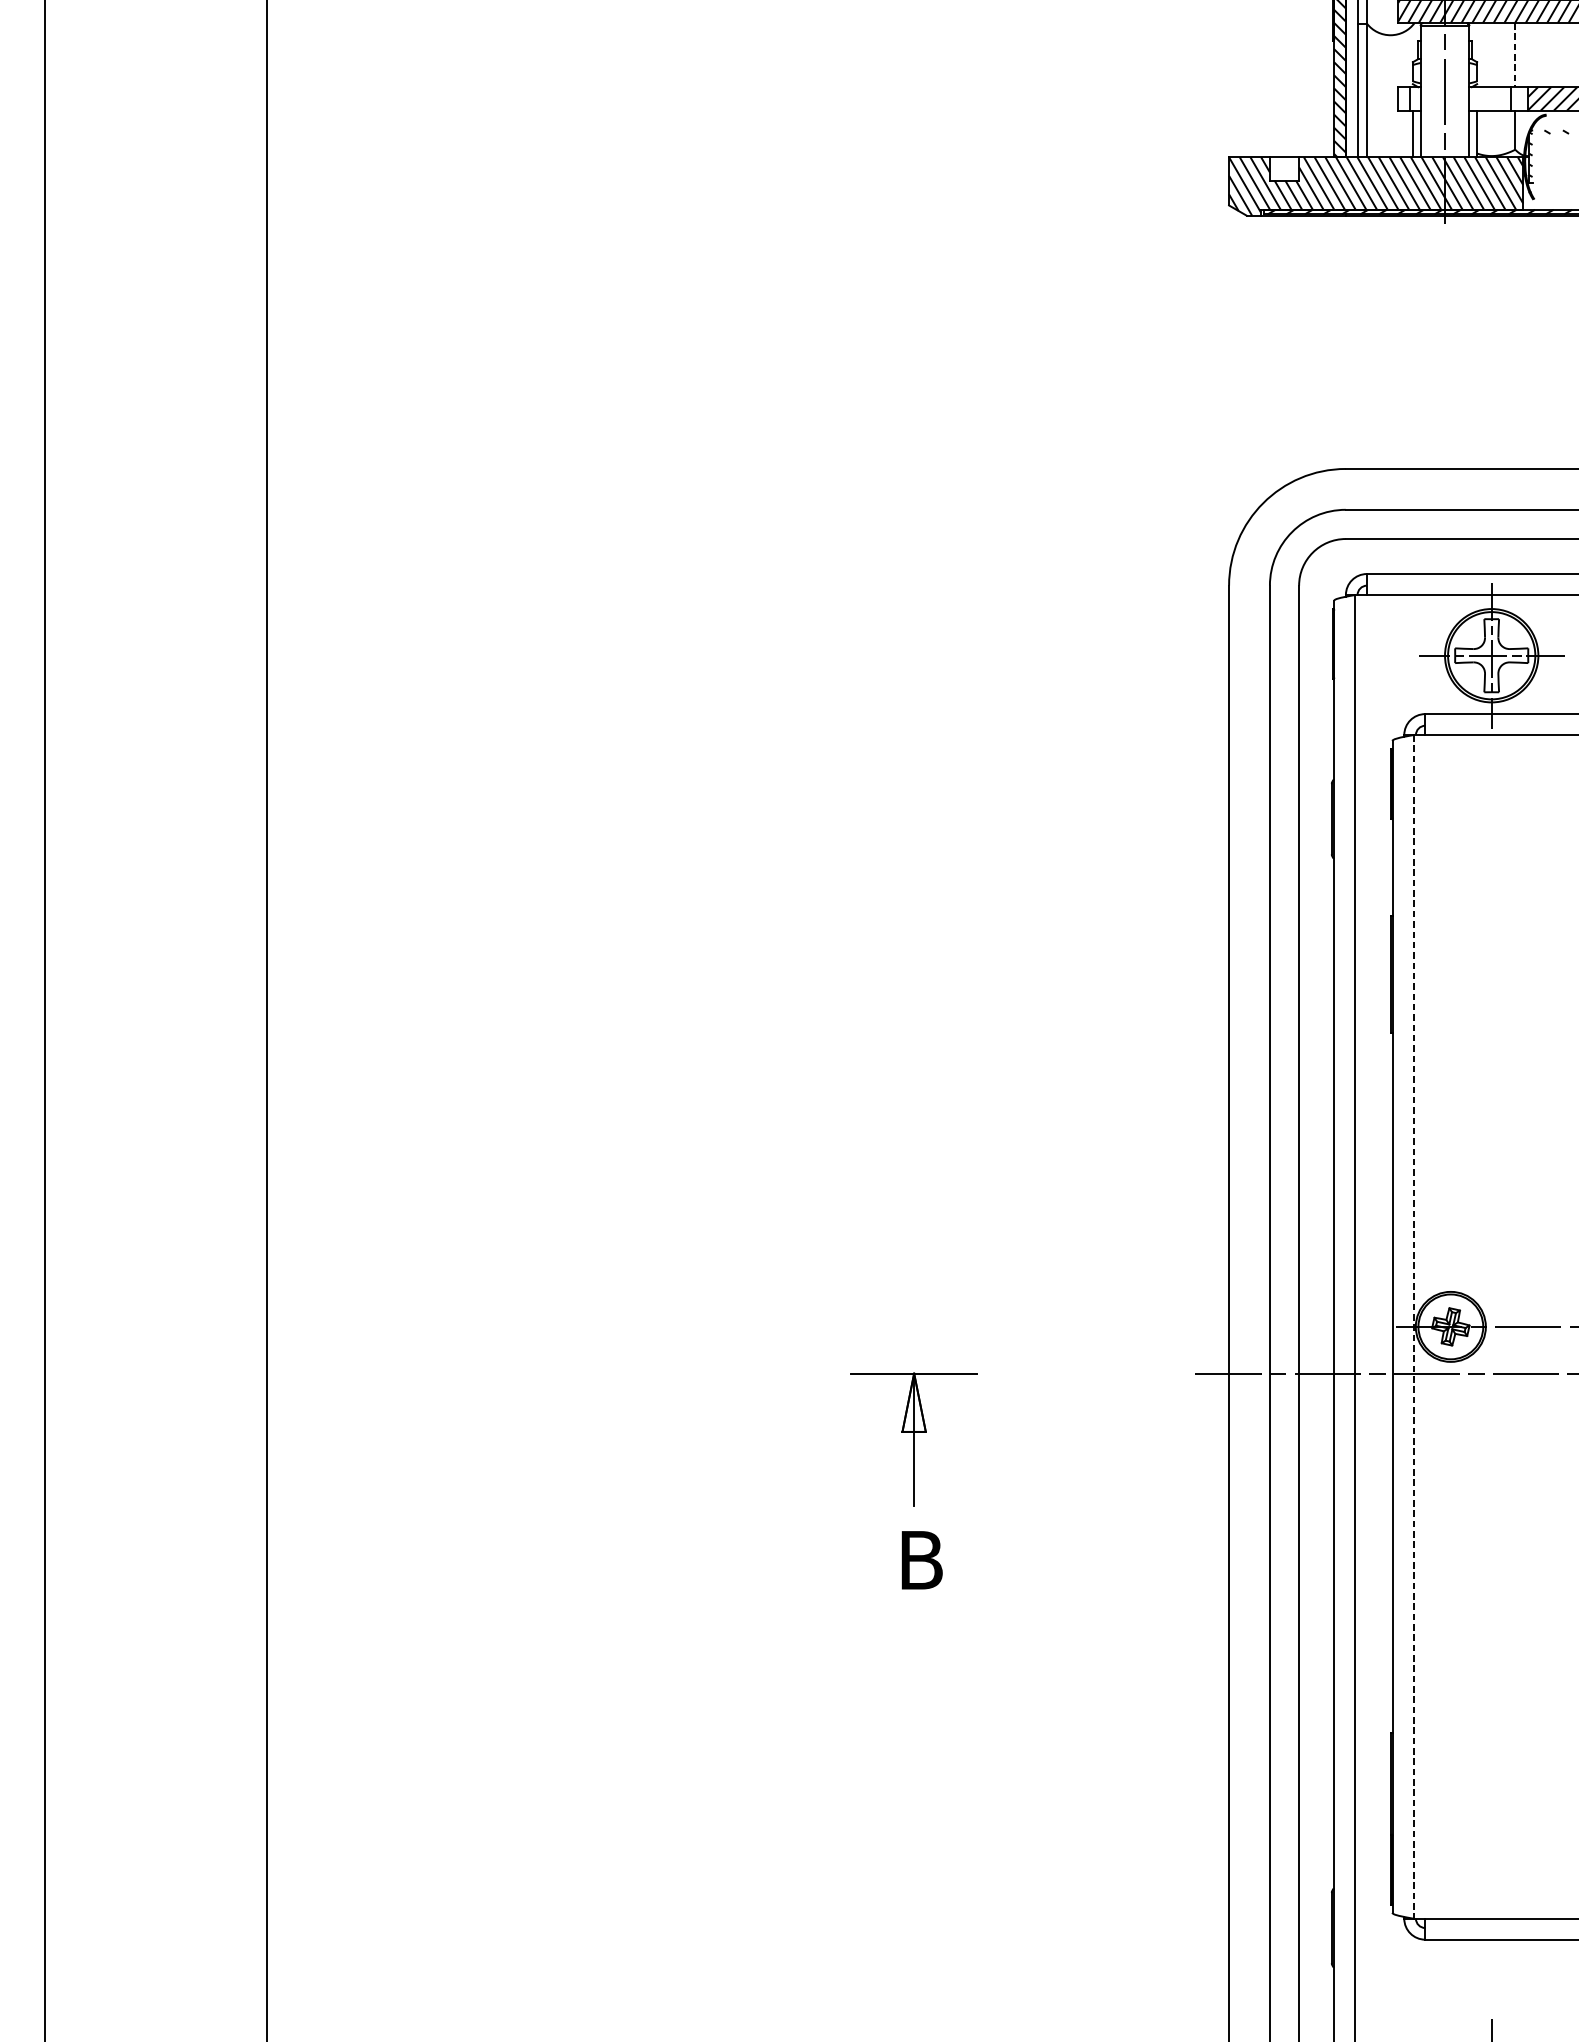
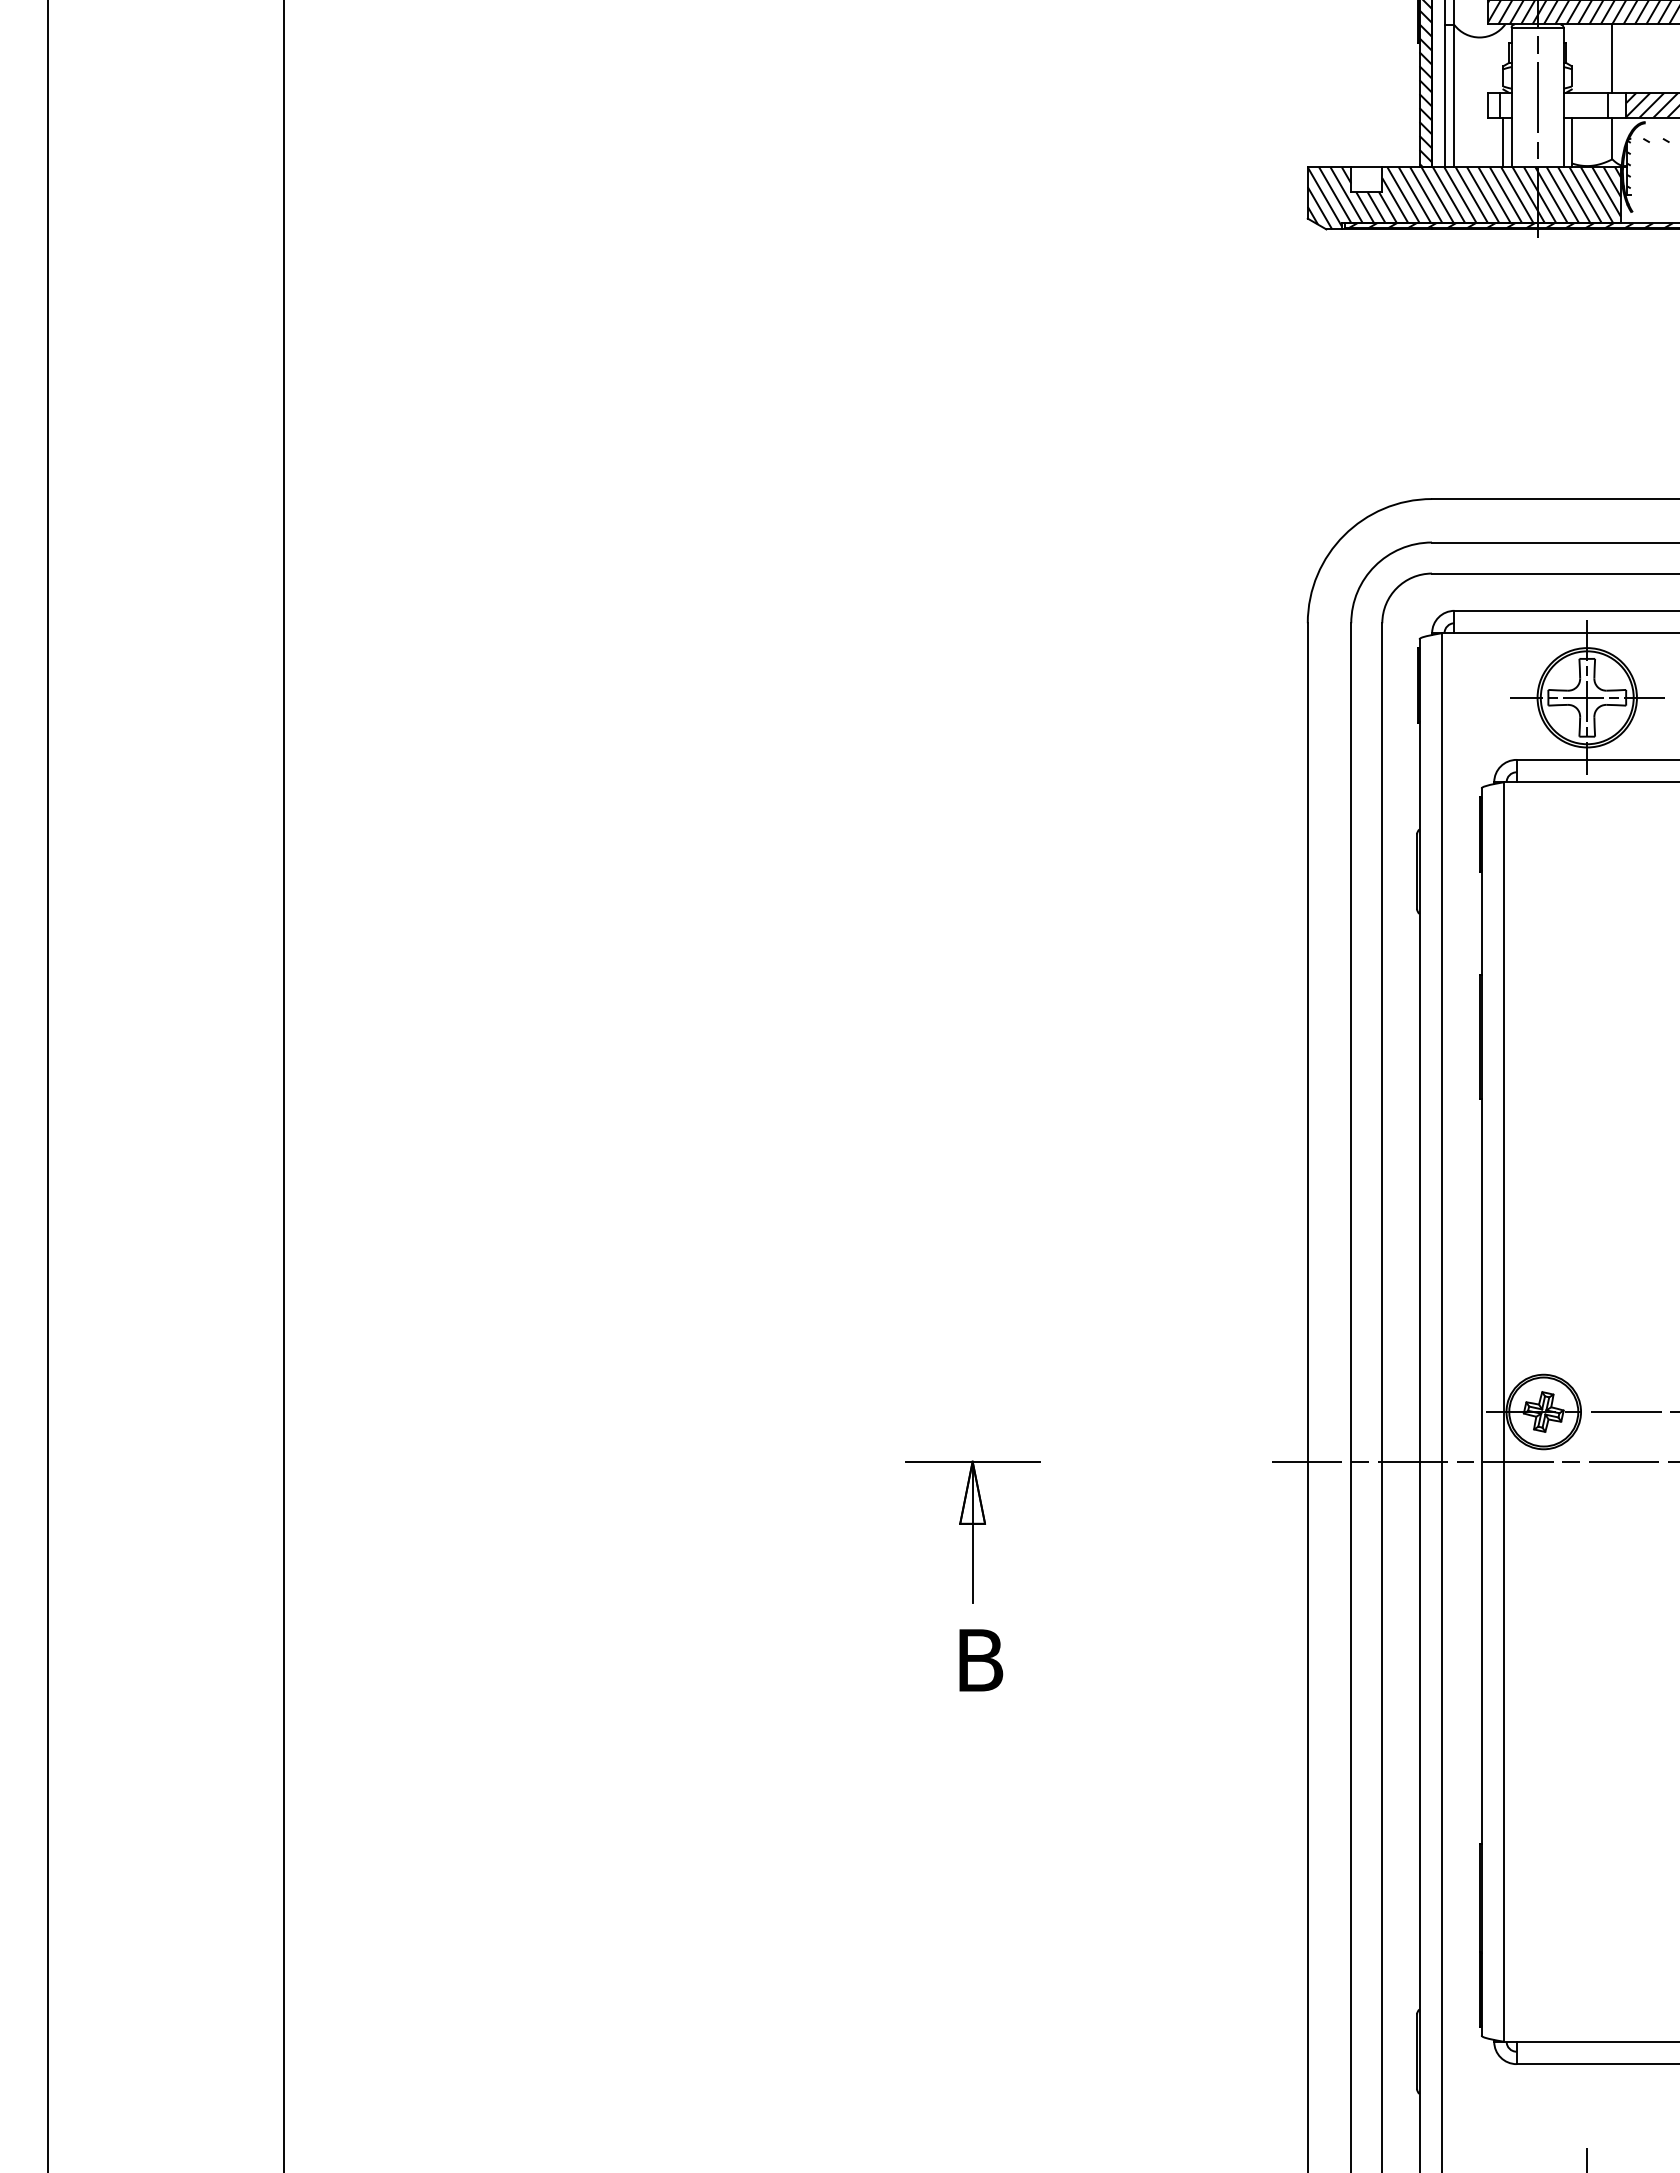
line: (1515, 55) -> (1612, 59), dashed -> solid
line: (1413, 1327) -> (1504, 1412), dashed -> solid

